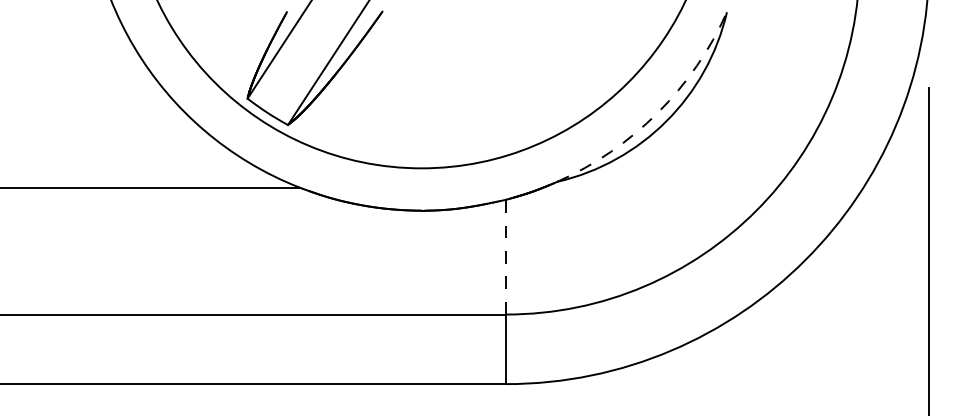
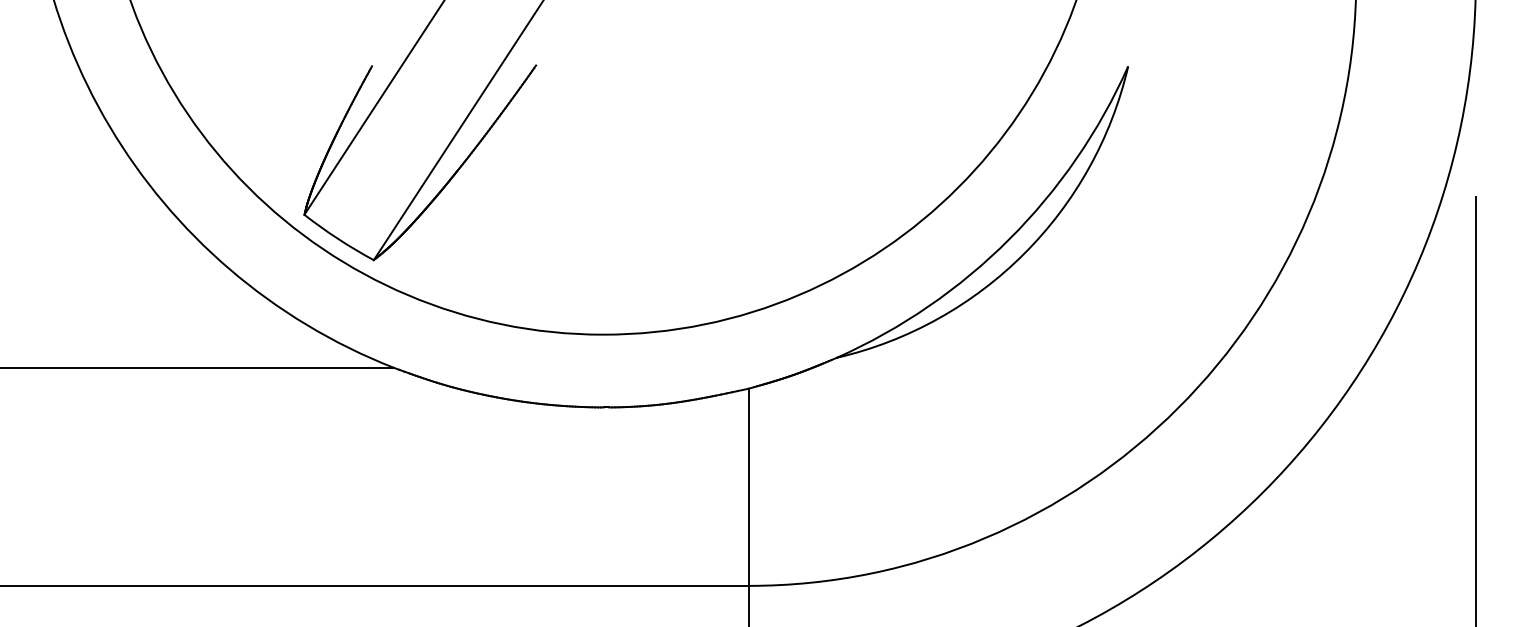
arc: (657, 112) -> (1008, 238), dashed -> solid
line: (506, 256) -> (749, 486), dashed -> solid

